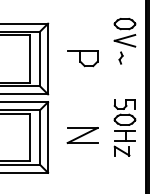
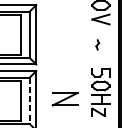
part: (120, 57) -> (97, 44), moved
part: (82, 58) -> (65, 34), removed
line: (40, 137) -> (29, 100), solid -> dashed

